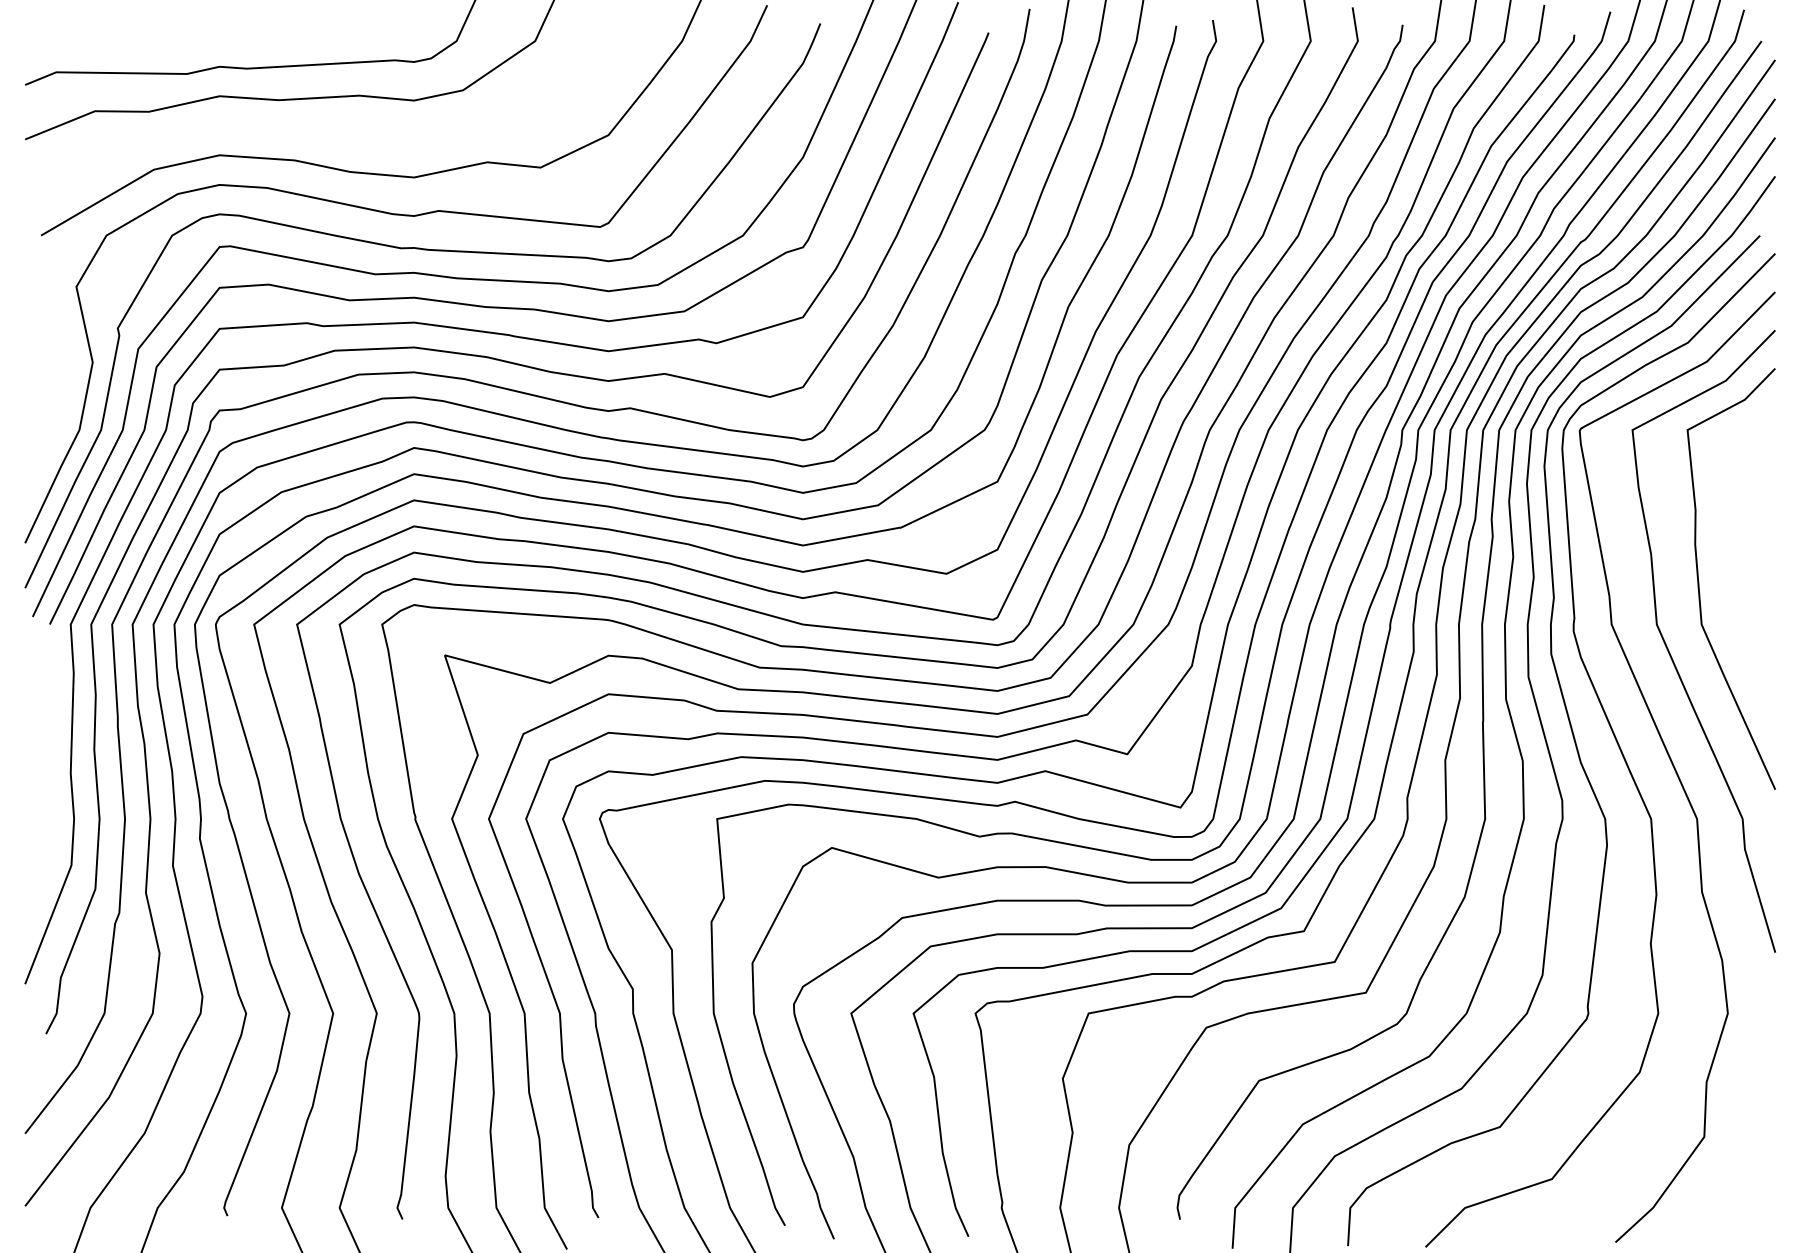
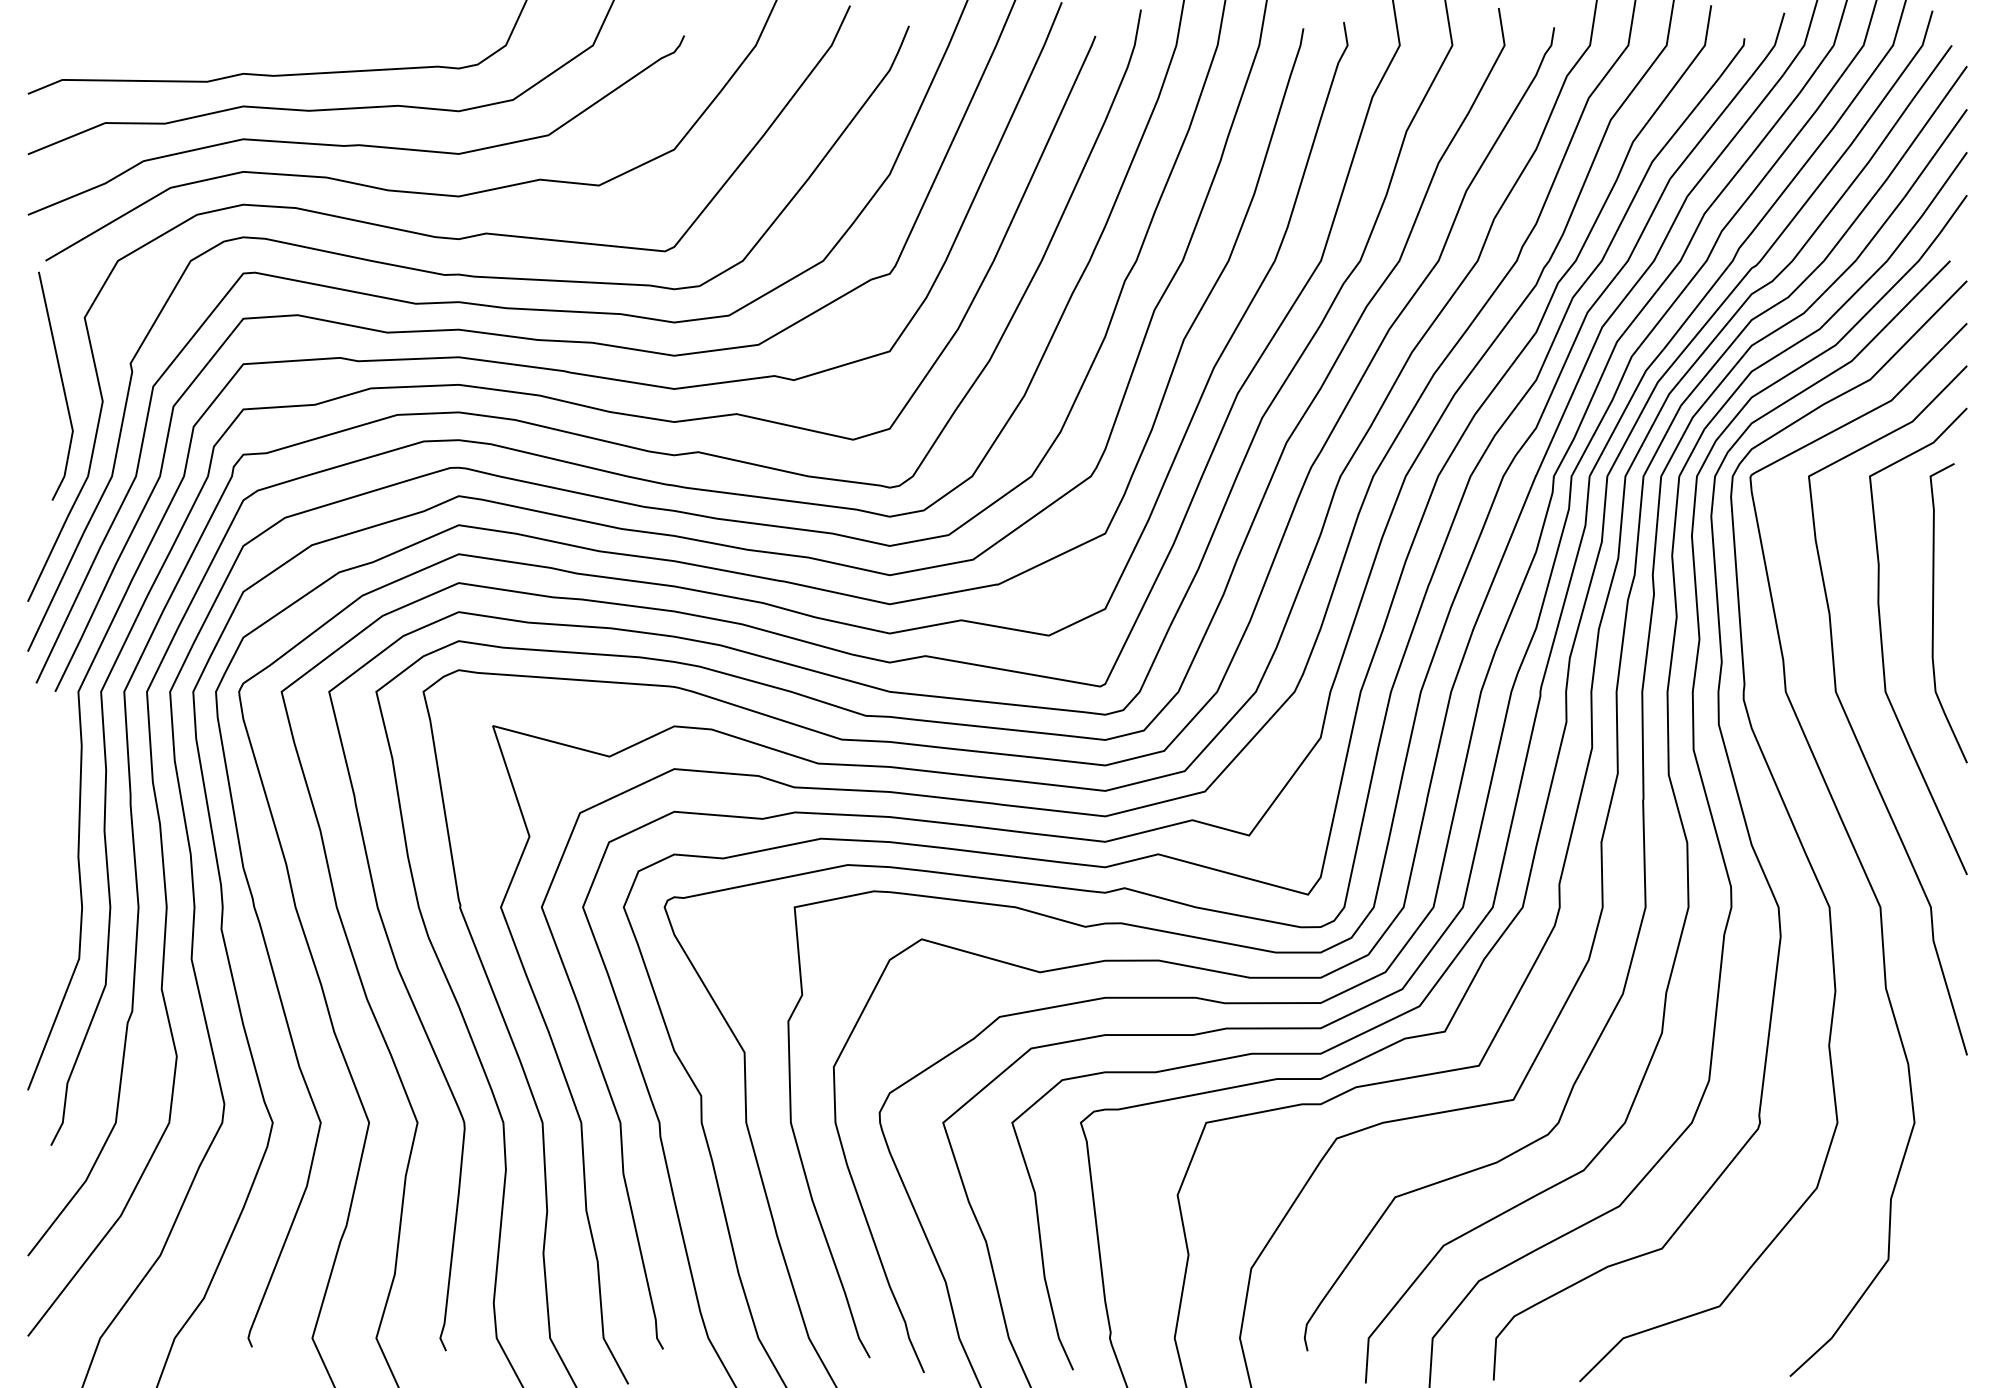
curve: (320, 130) -> (355, 144), added
line: (55, 346) -> (61, 383), added
curve: (1744, 553) -> (1933, 613), added

